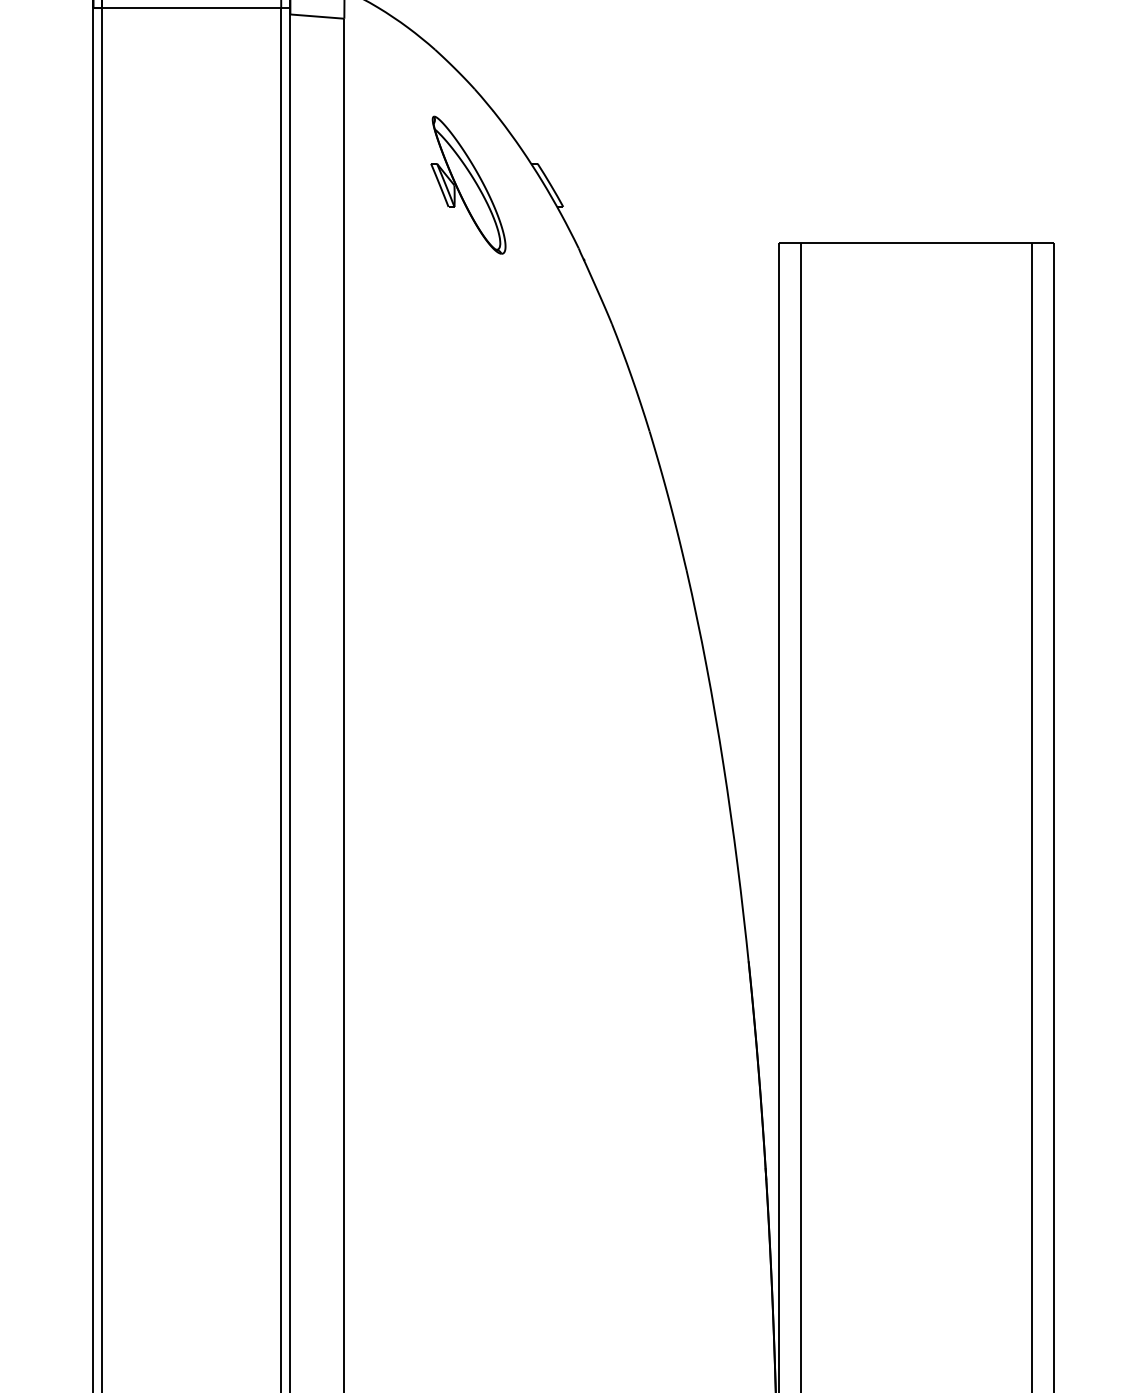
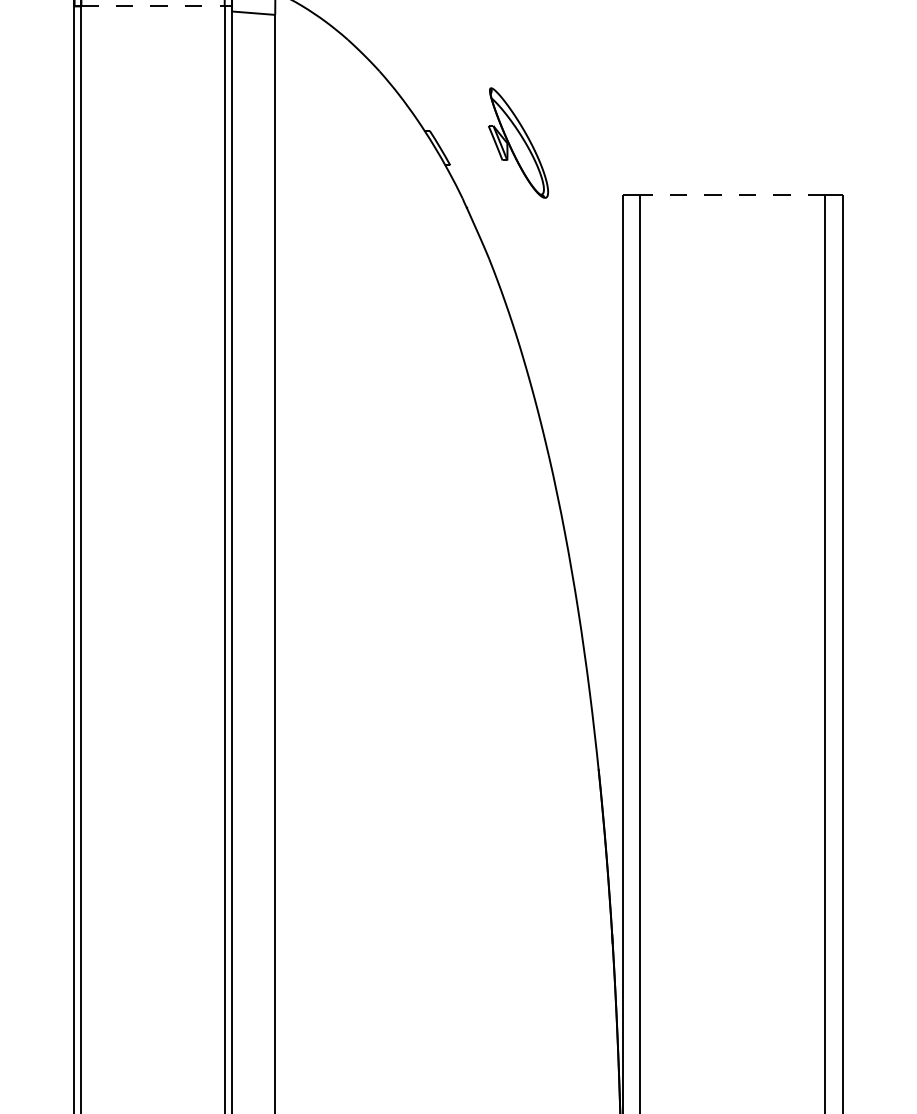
line: (192, 8) -> (153, 6), solid -> dashed
part: (468, 184) -> (518, 142), moved
line: (916, 243) -> (732, 194), solid -> dashed

